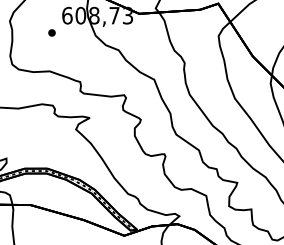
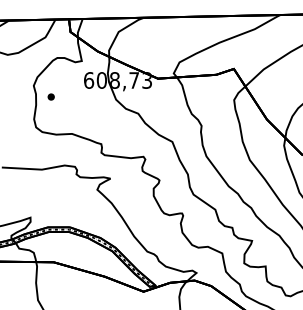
part: (51, 32) -> (50, 96), moved

